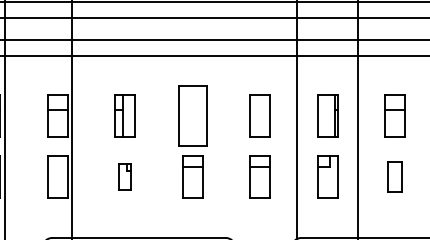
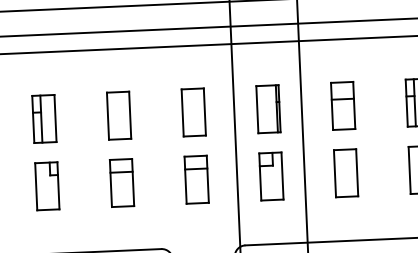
part: (192, 115) -> (118, 115), size x0.71
part: (124, 176) -> (46, 185), size x1.67
part: (394, 176) -> (345, 172), size x1.43

